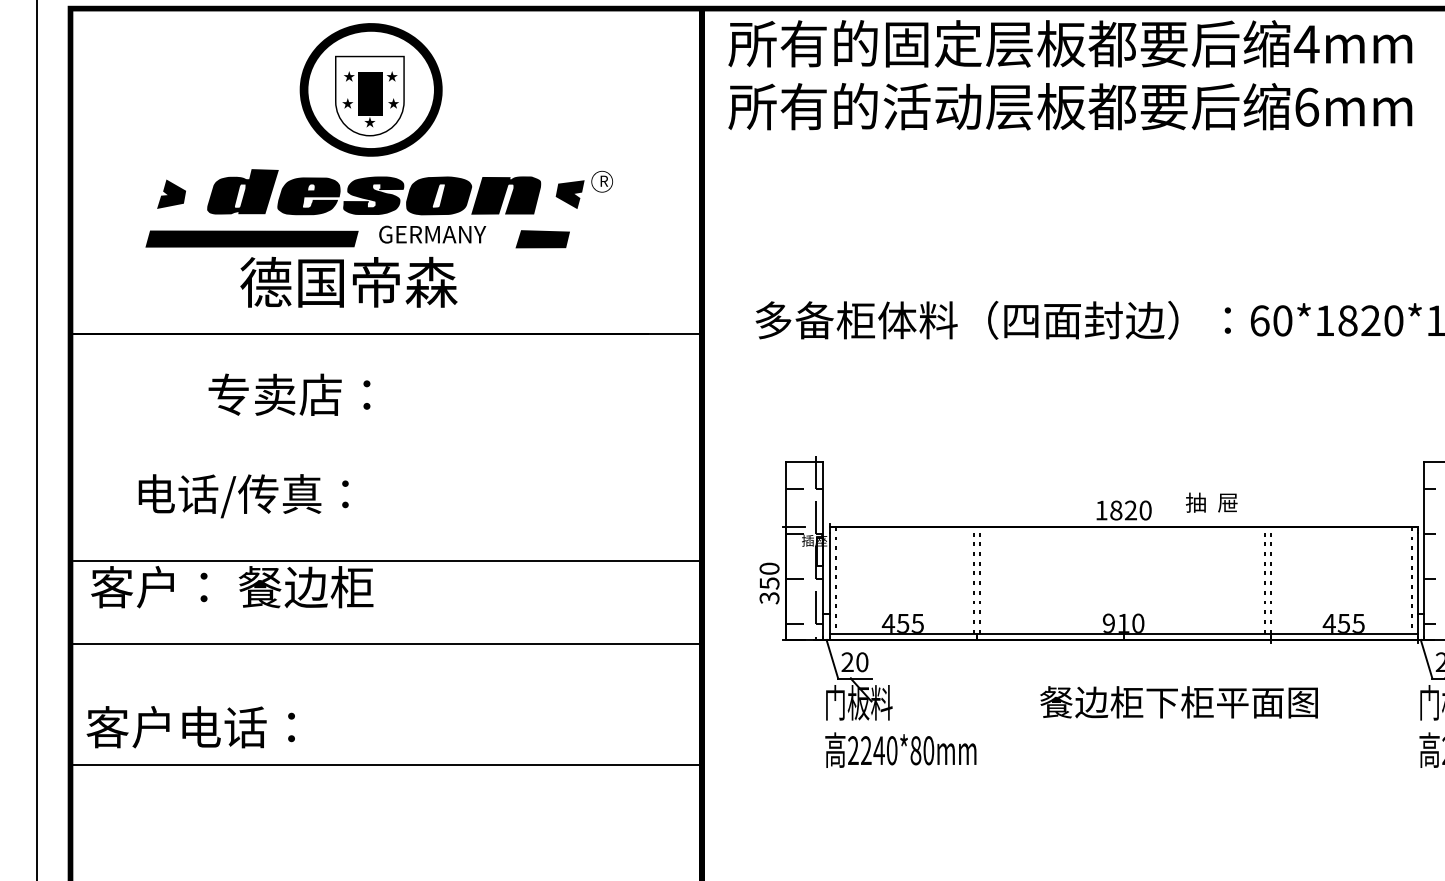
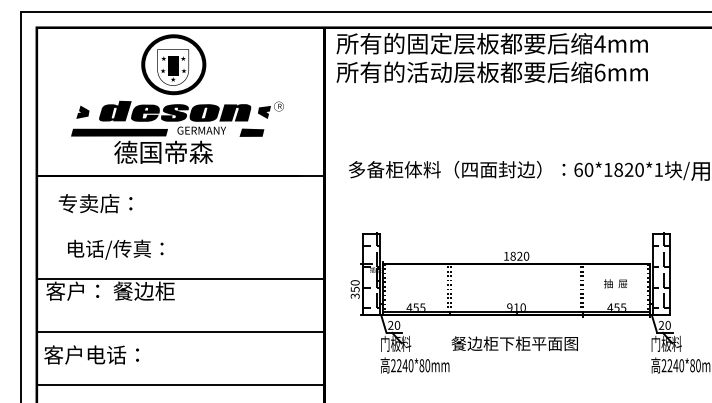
text: (289, 394) -> (95, 203), moved
text: (1211, 502) -> (615, 283), moved
line: (385, 644) -> (180, 332), moved
text: (1178, 701) -> (514, 343), moved
line: (385, 765) -> (180, 385), moved

